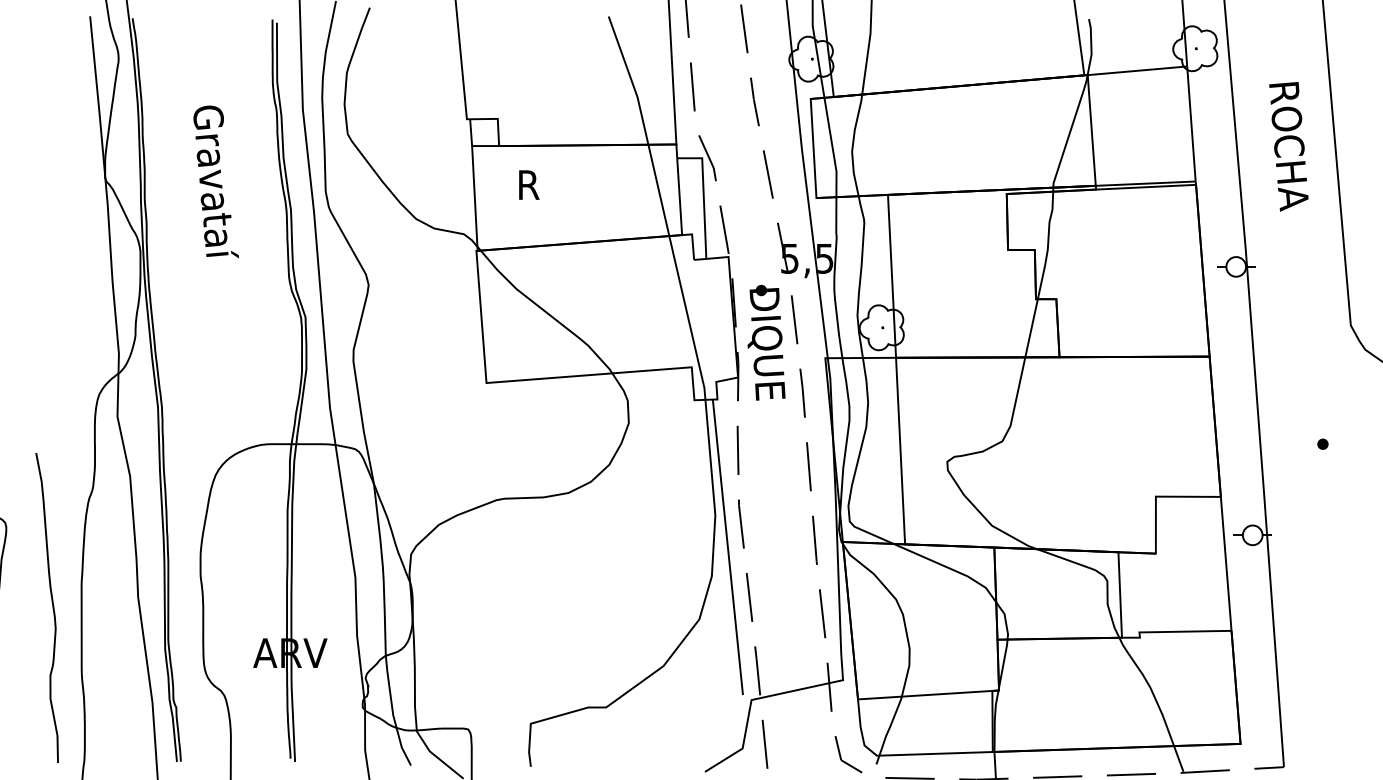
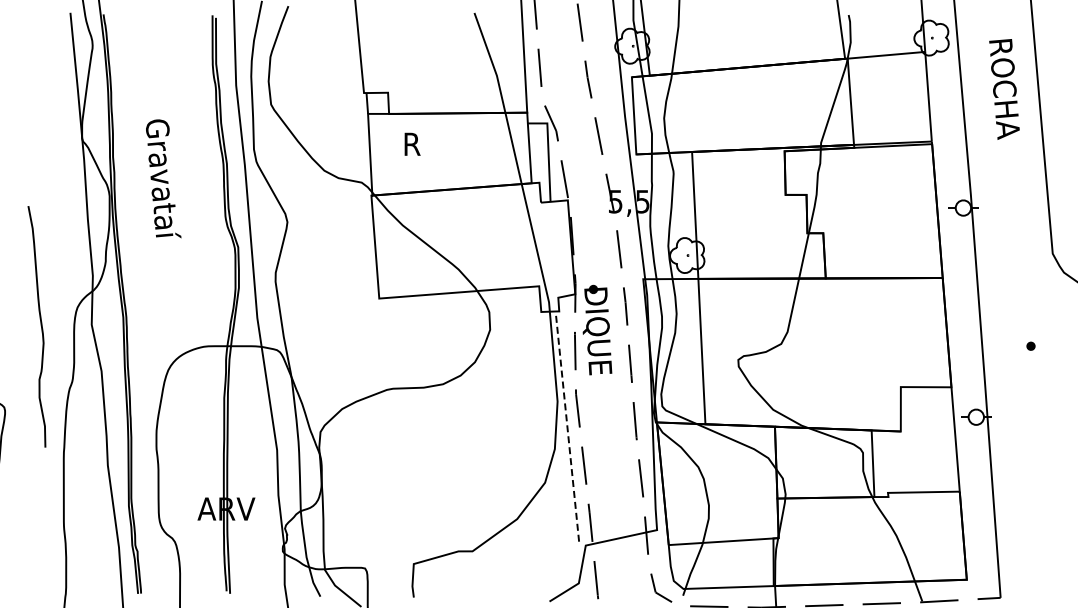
text: (1288, 146) -> (1004, 89), moved
text: (216, 181) -> (163, 178), moved
part: (766, 341) -> (597, 329), moved
line: (728, 547) -> (567, 426), solid -> dashed
curve: (51, 606) -> (40, 325), moved

